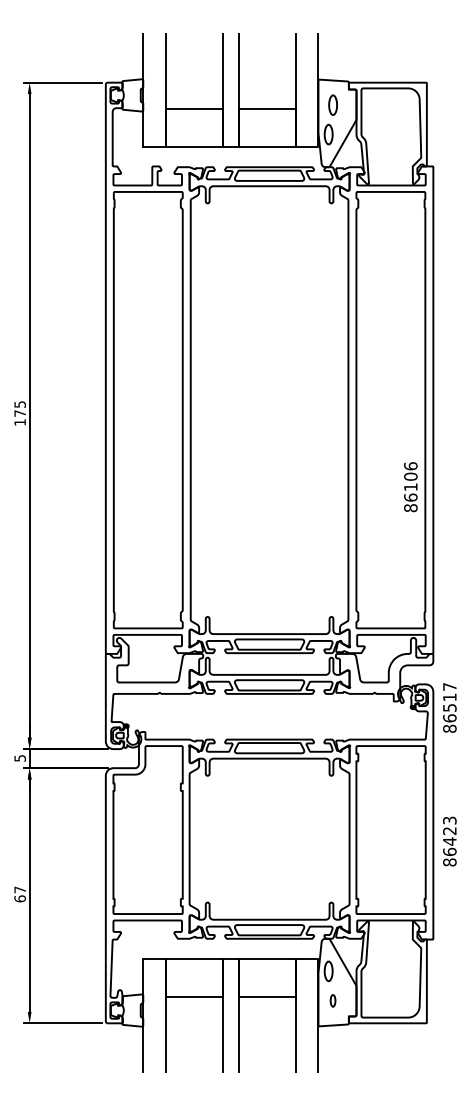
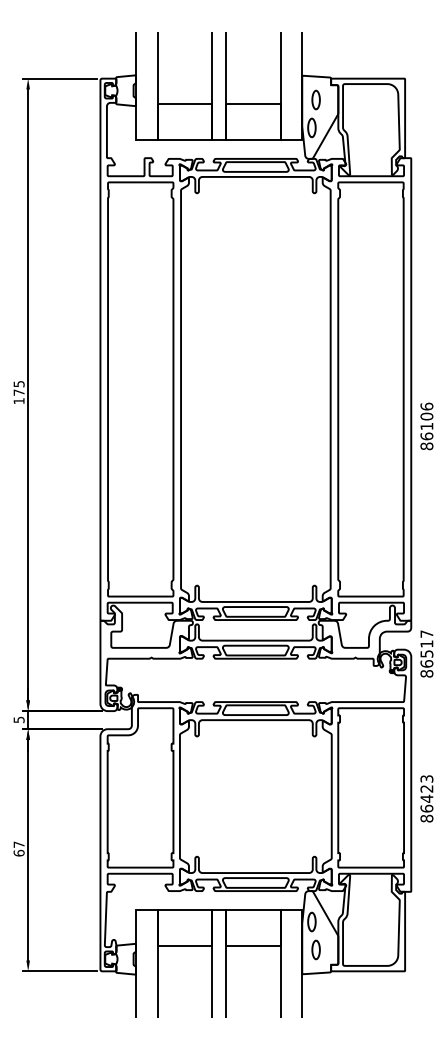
text: (410, 487) -> (426, 426), moved
text: (449, 707) -> (426, 653), moved
part: (332, 1000) -> (315, 949), size x1.67

